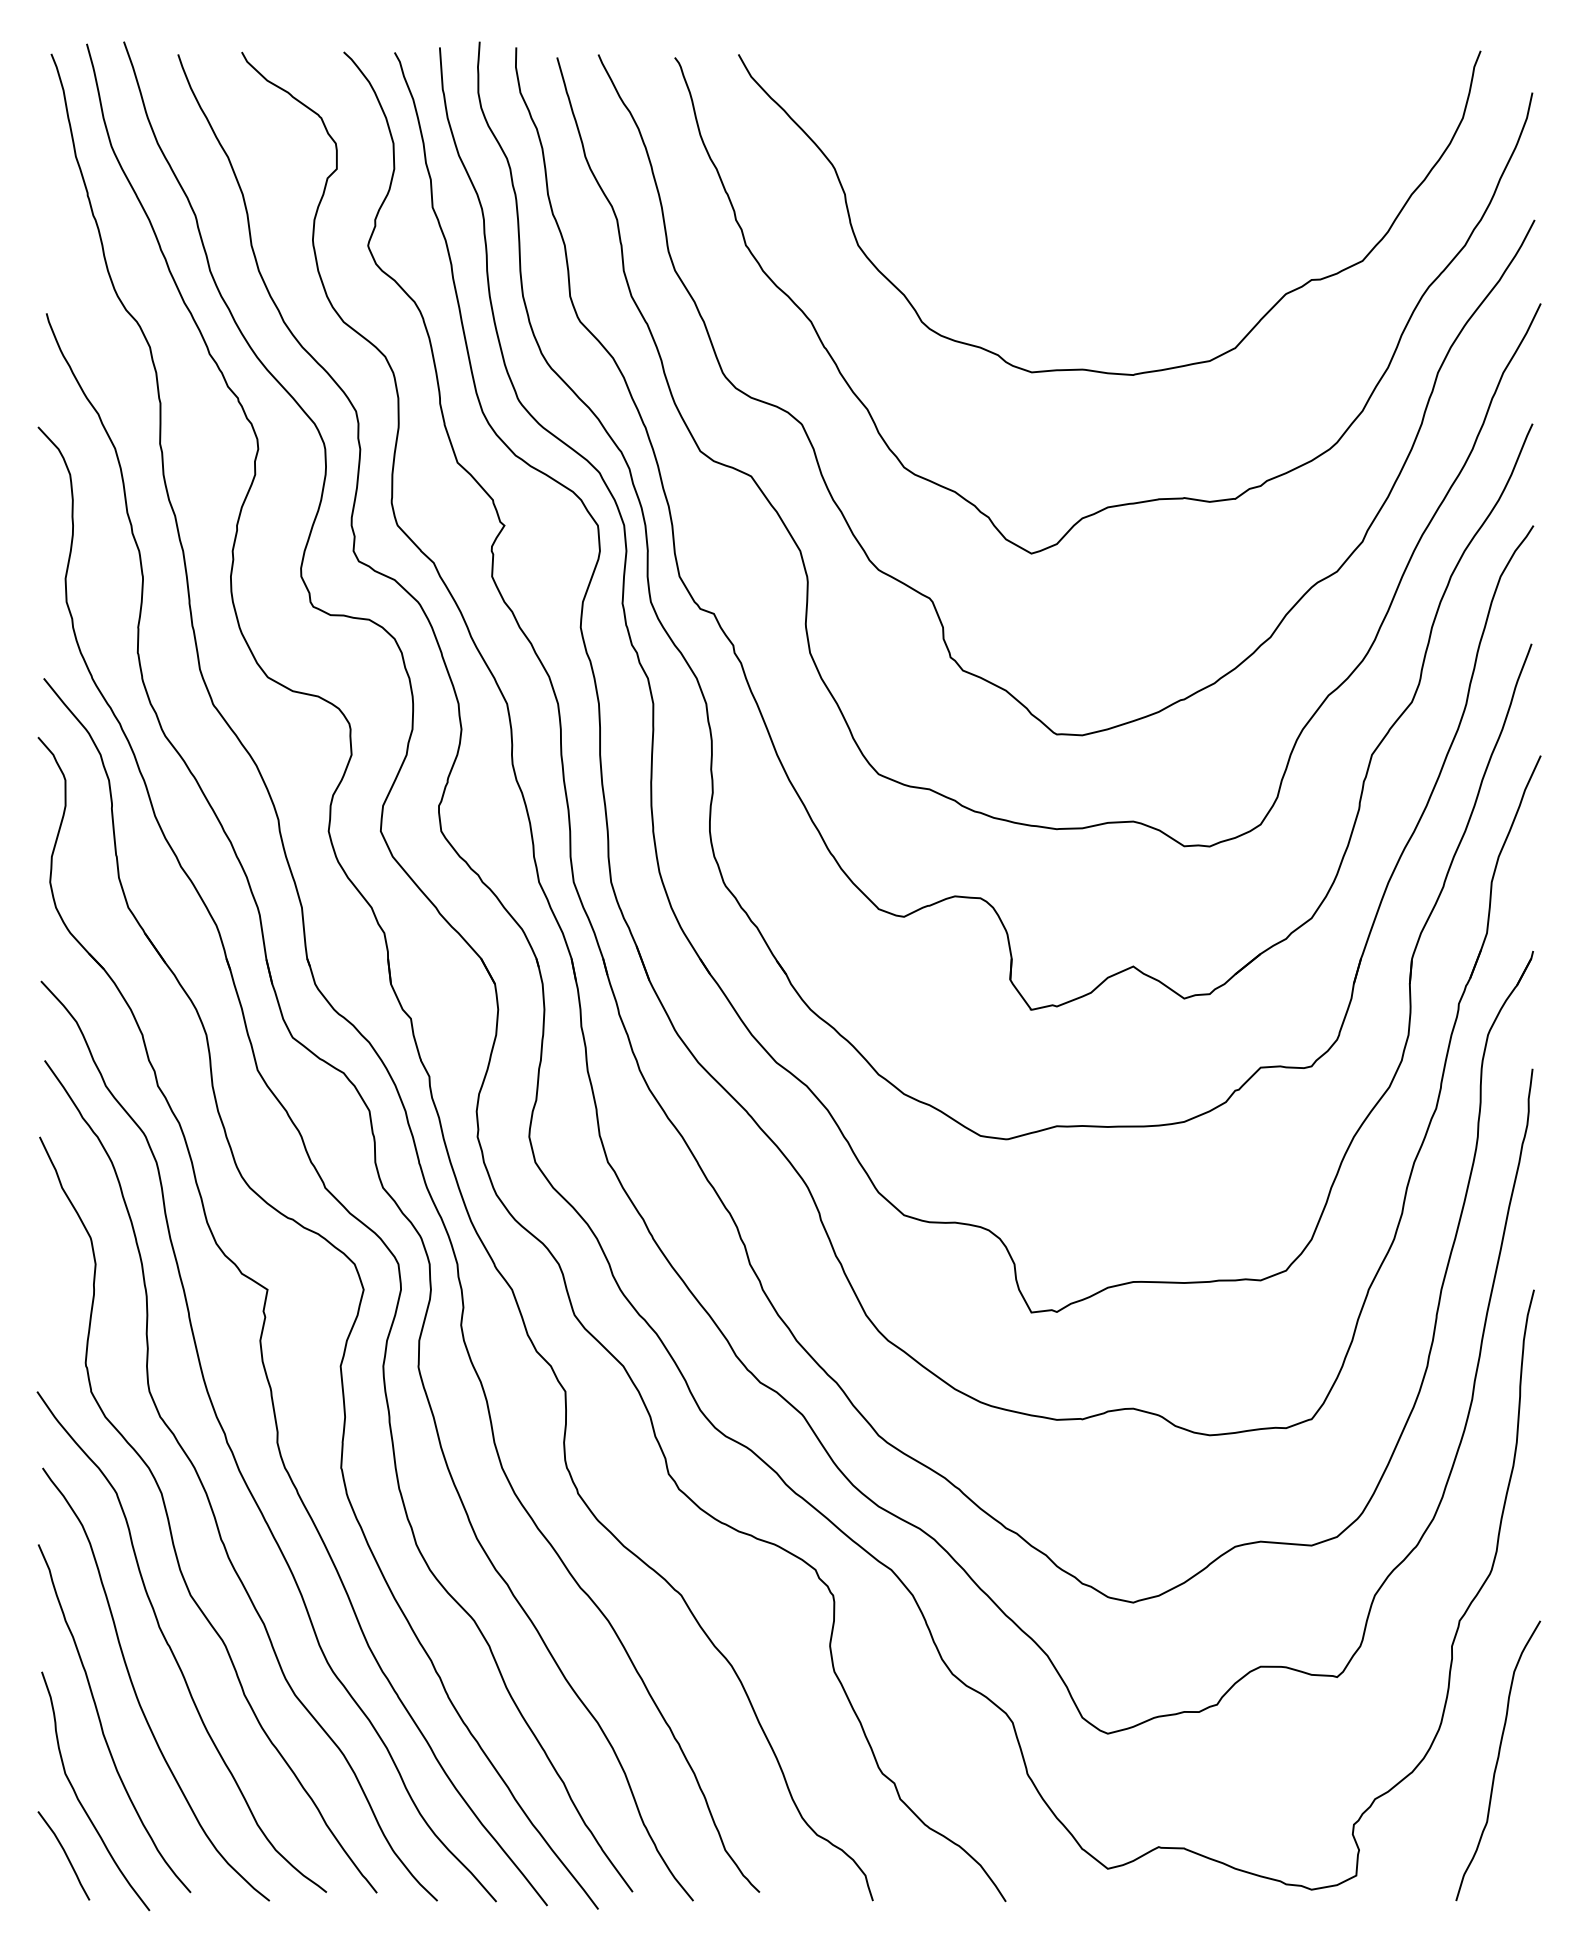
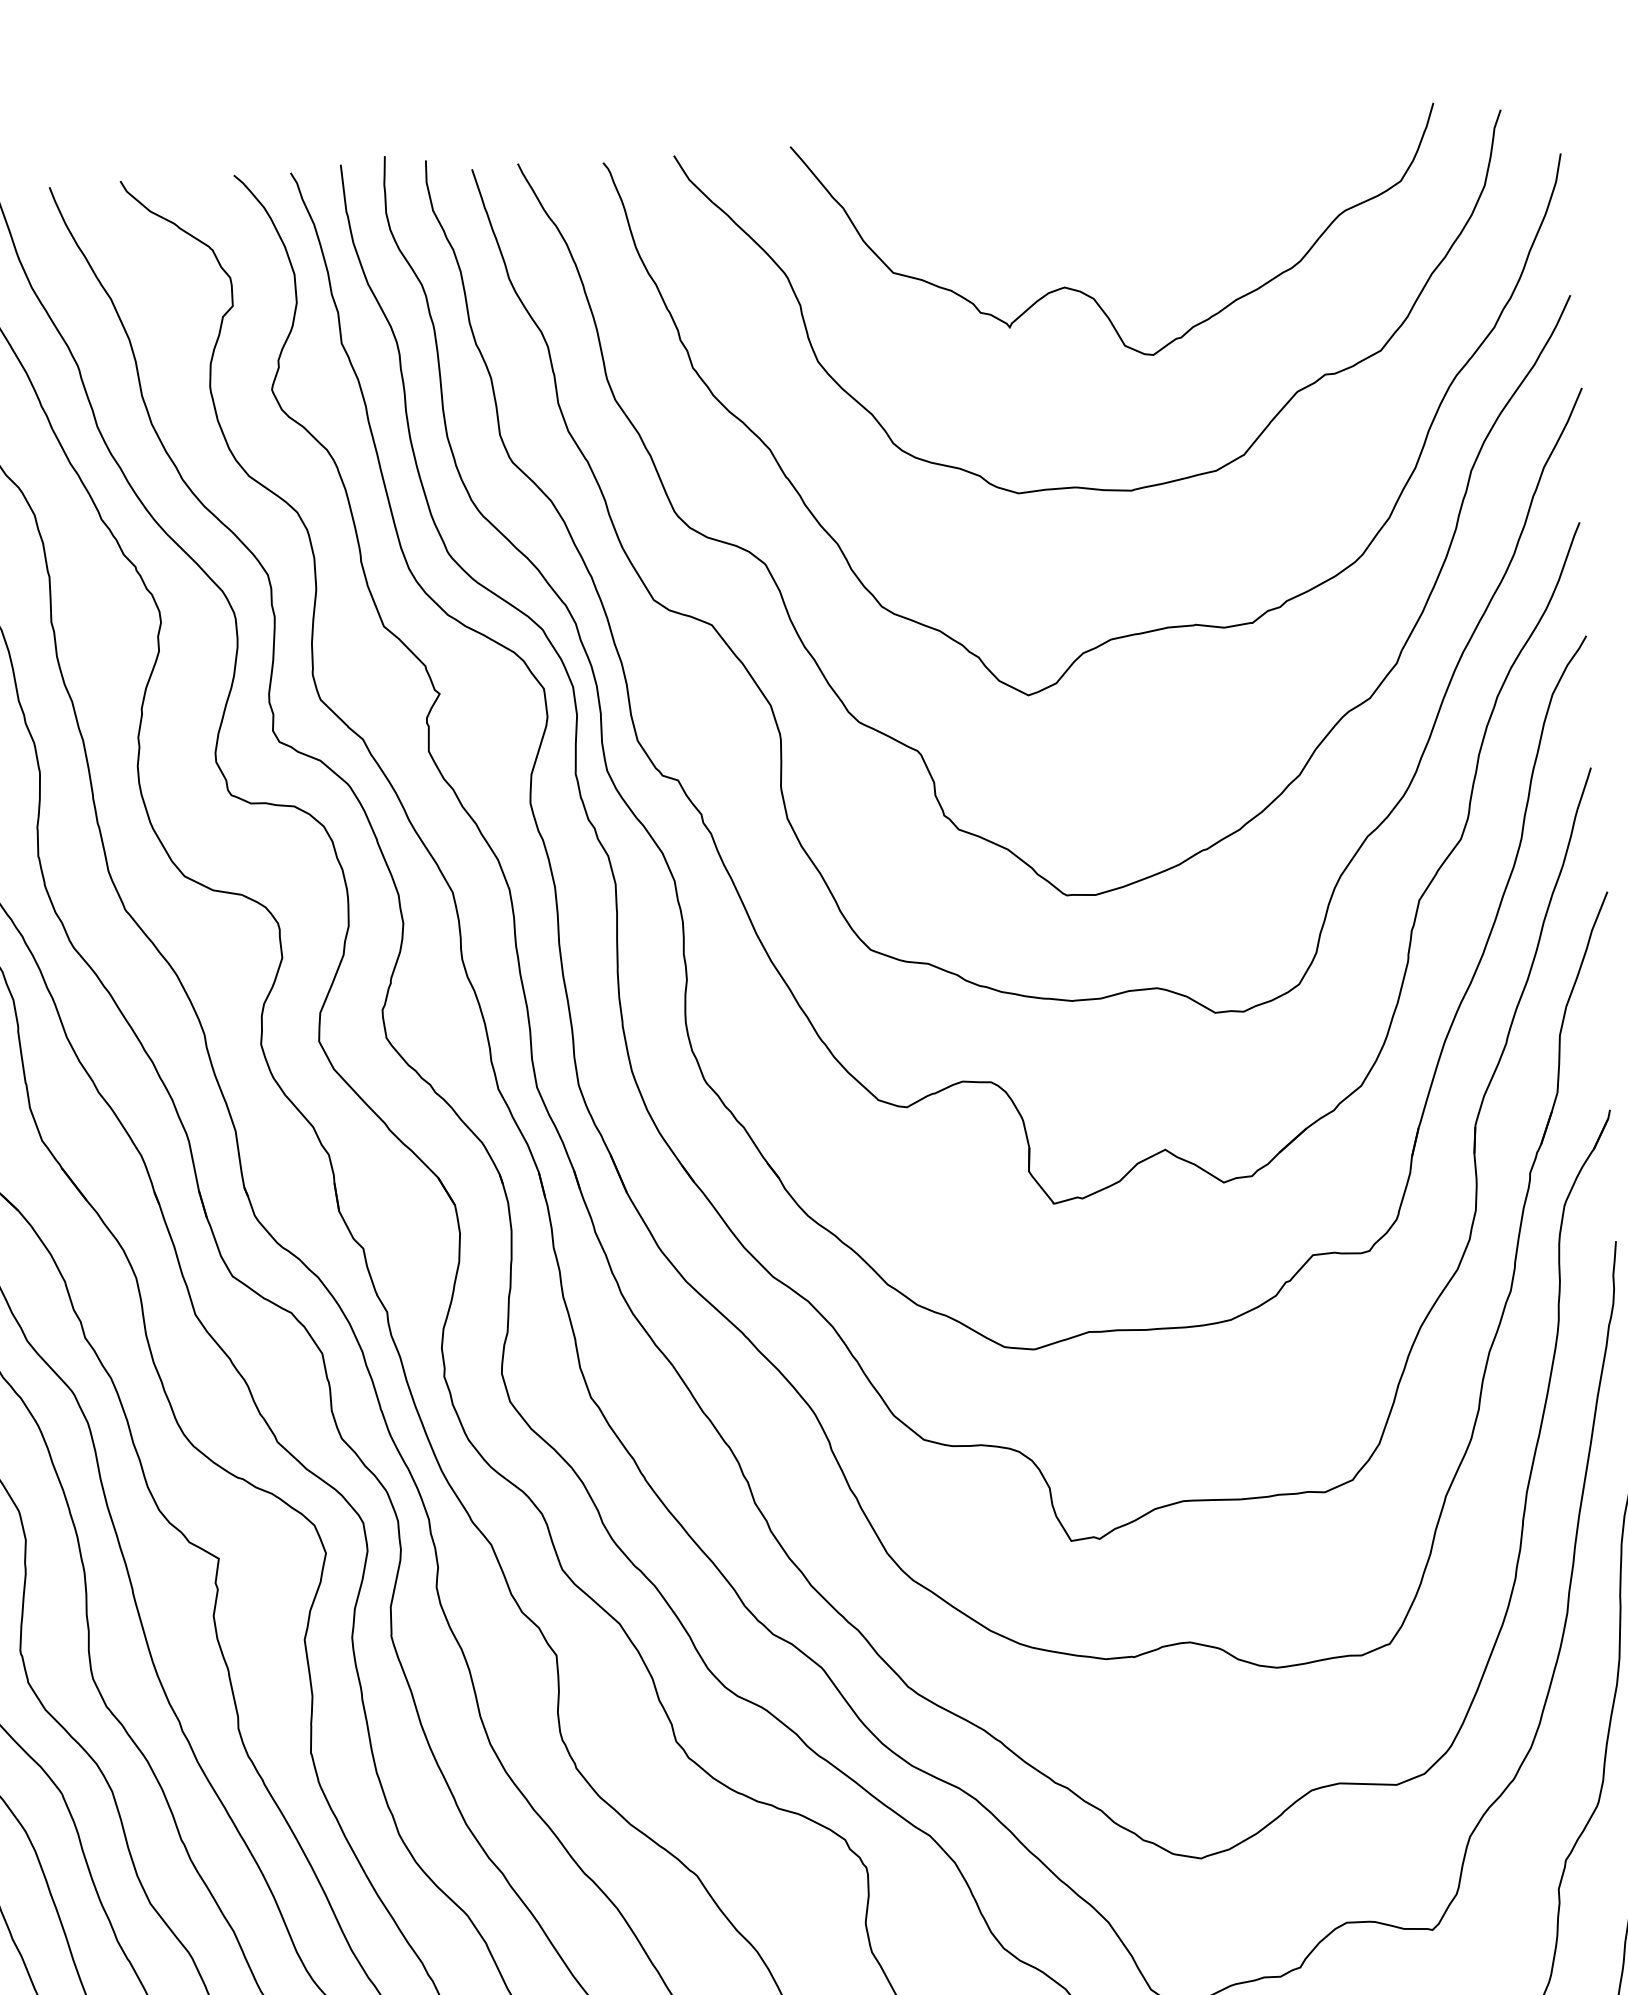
curve: (1103, 197) -> (1088, 294), added

